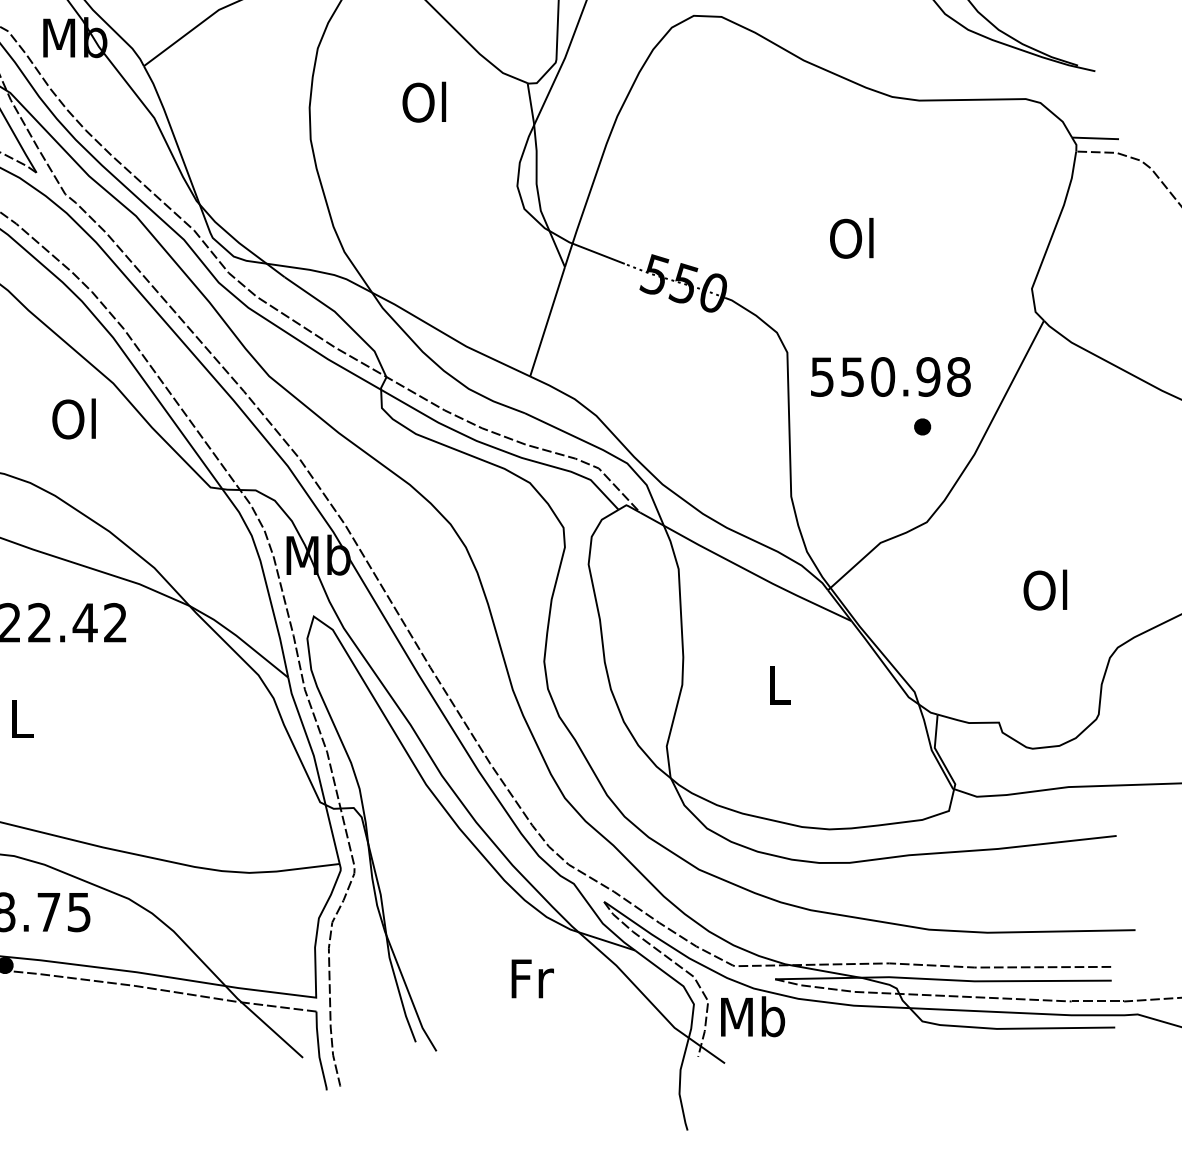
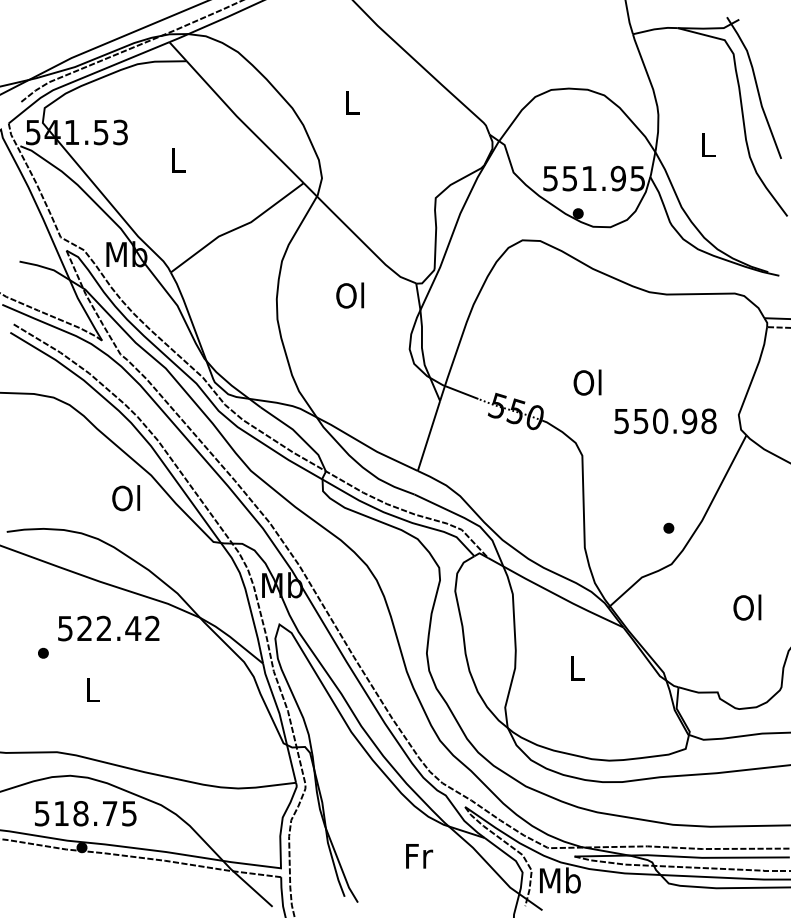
text: (851, 238) -> (587, 382), moved
text: (890, 377) -> (665, 421), moved
part: (922, 425) -> (668, 527), moved

